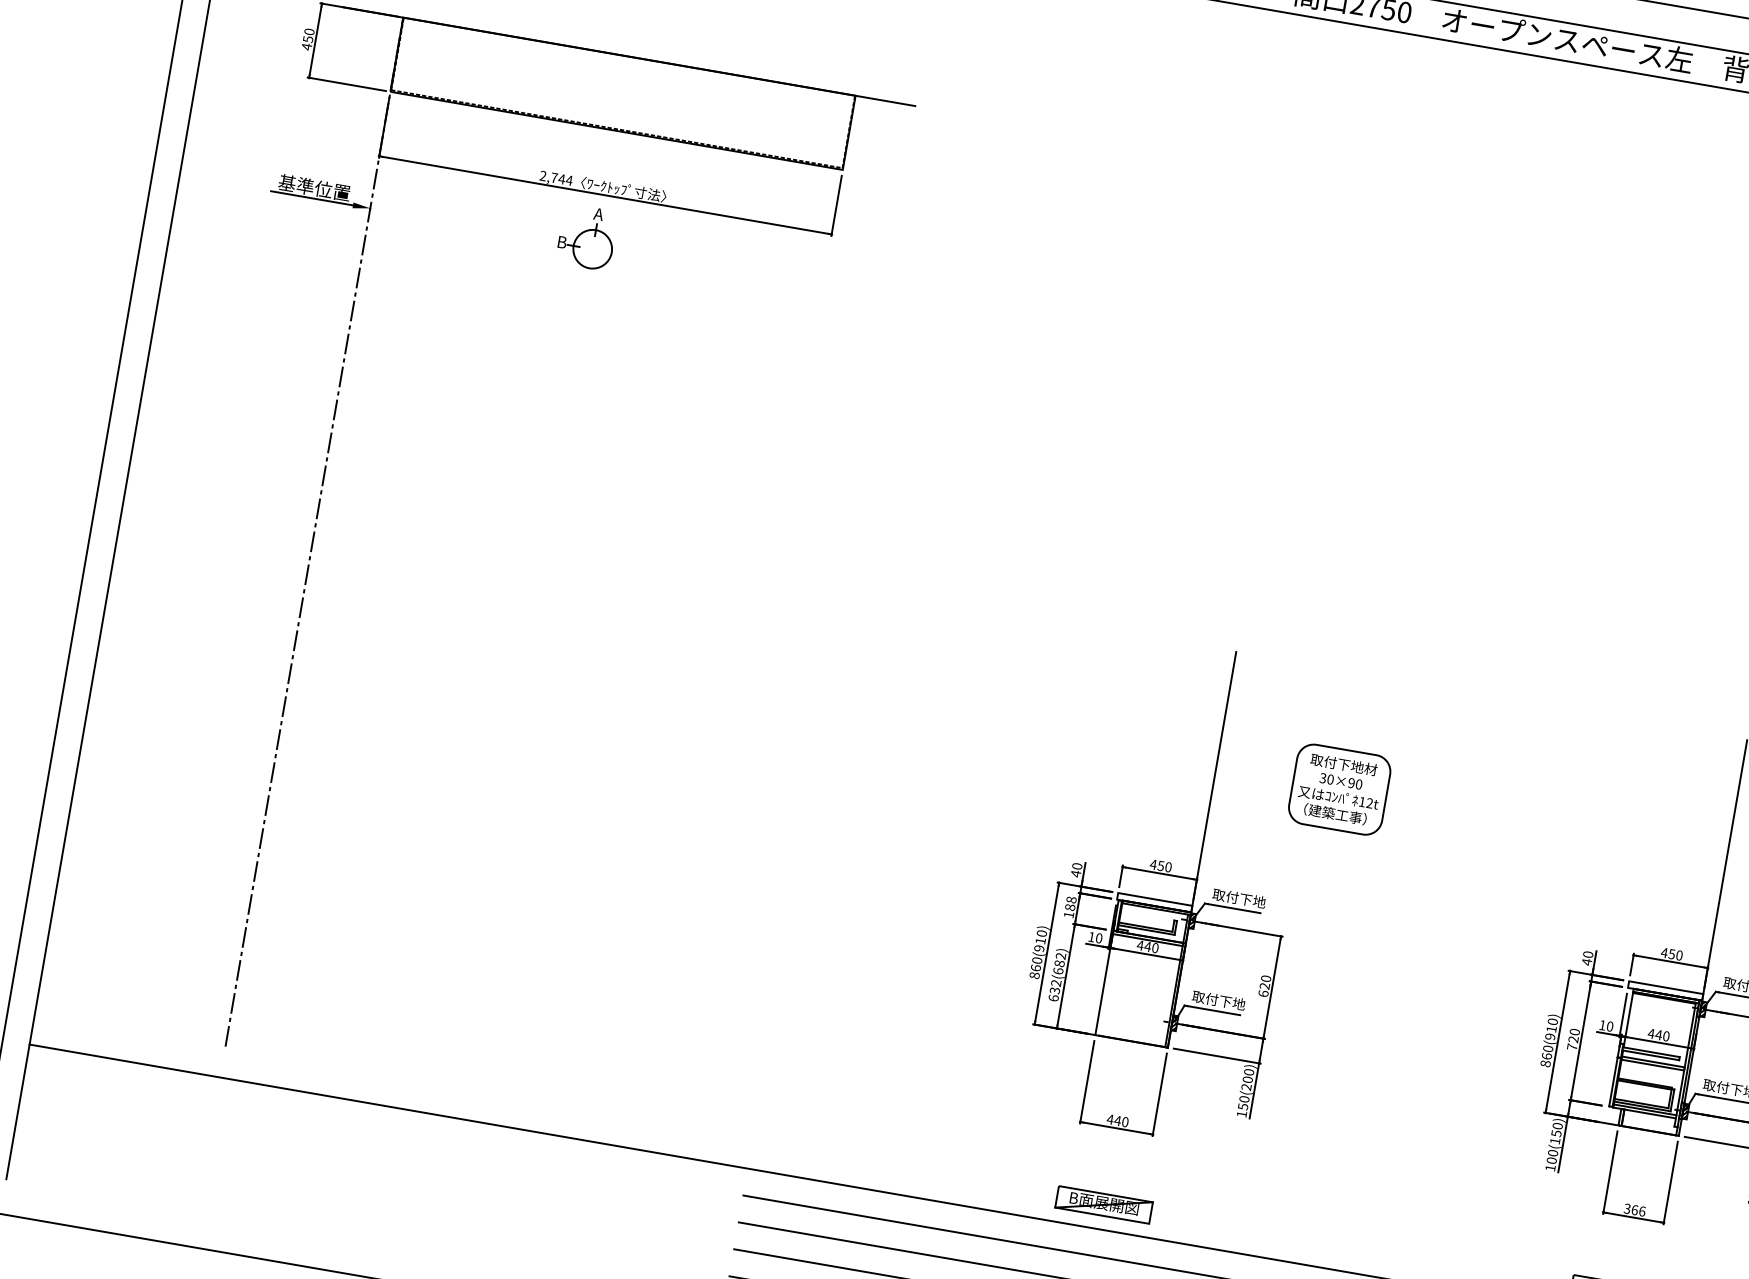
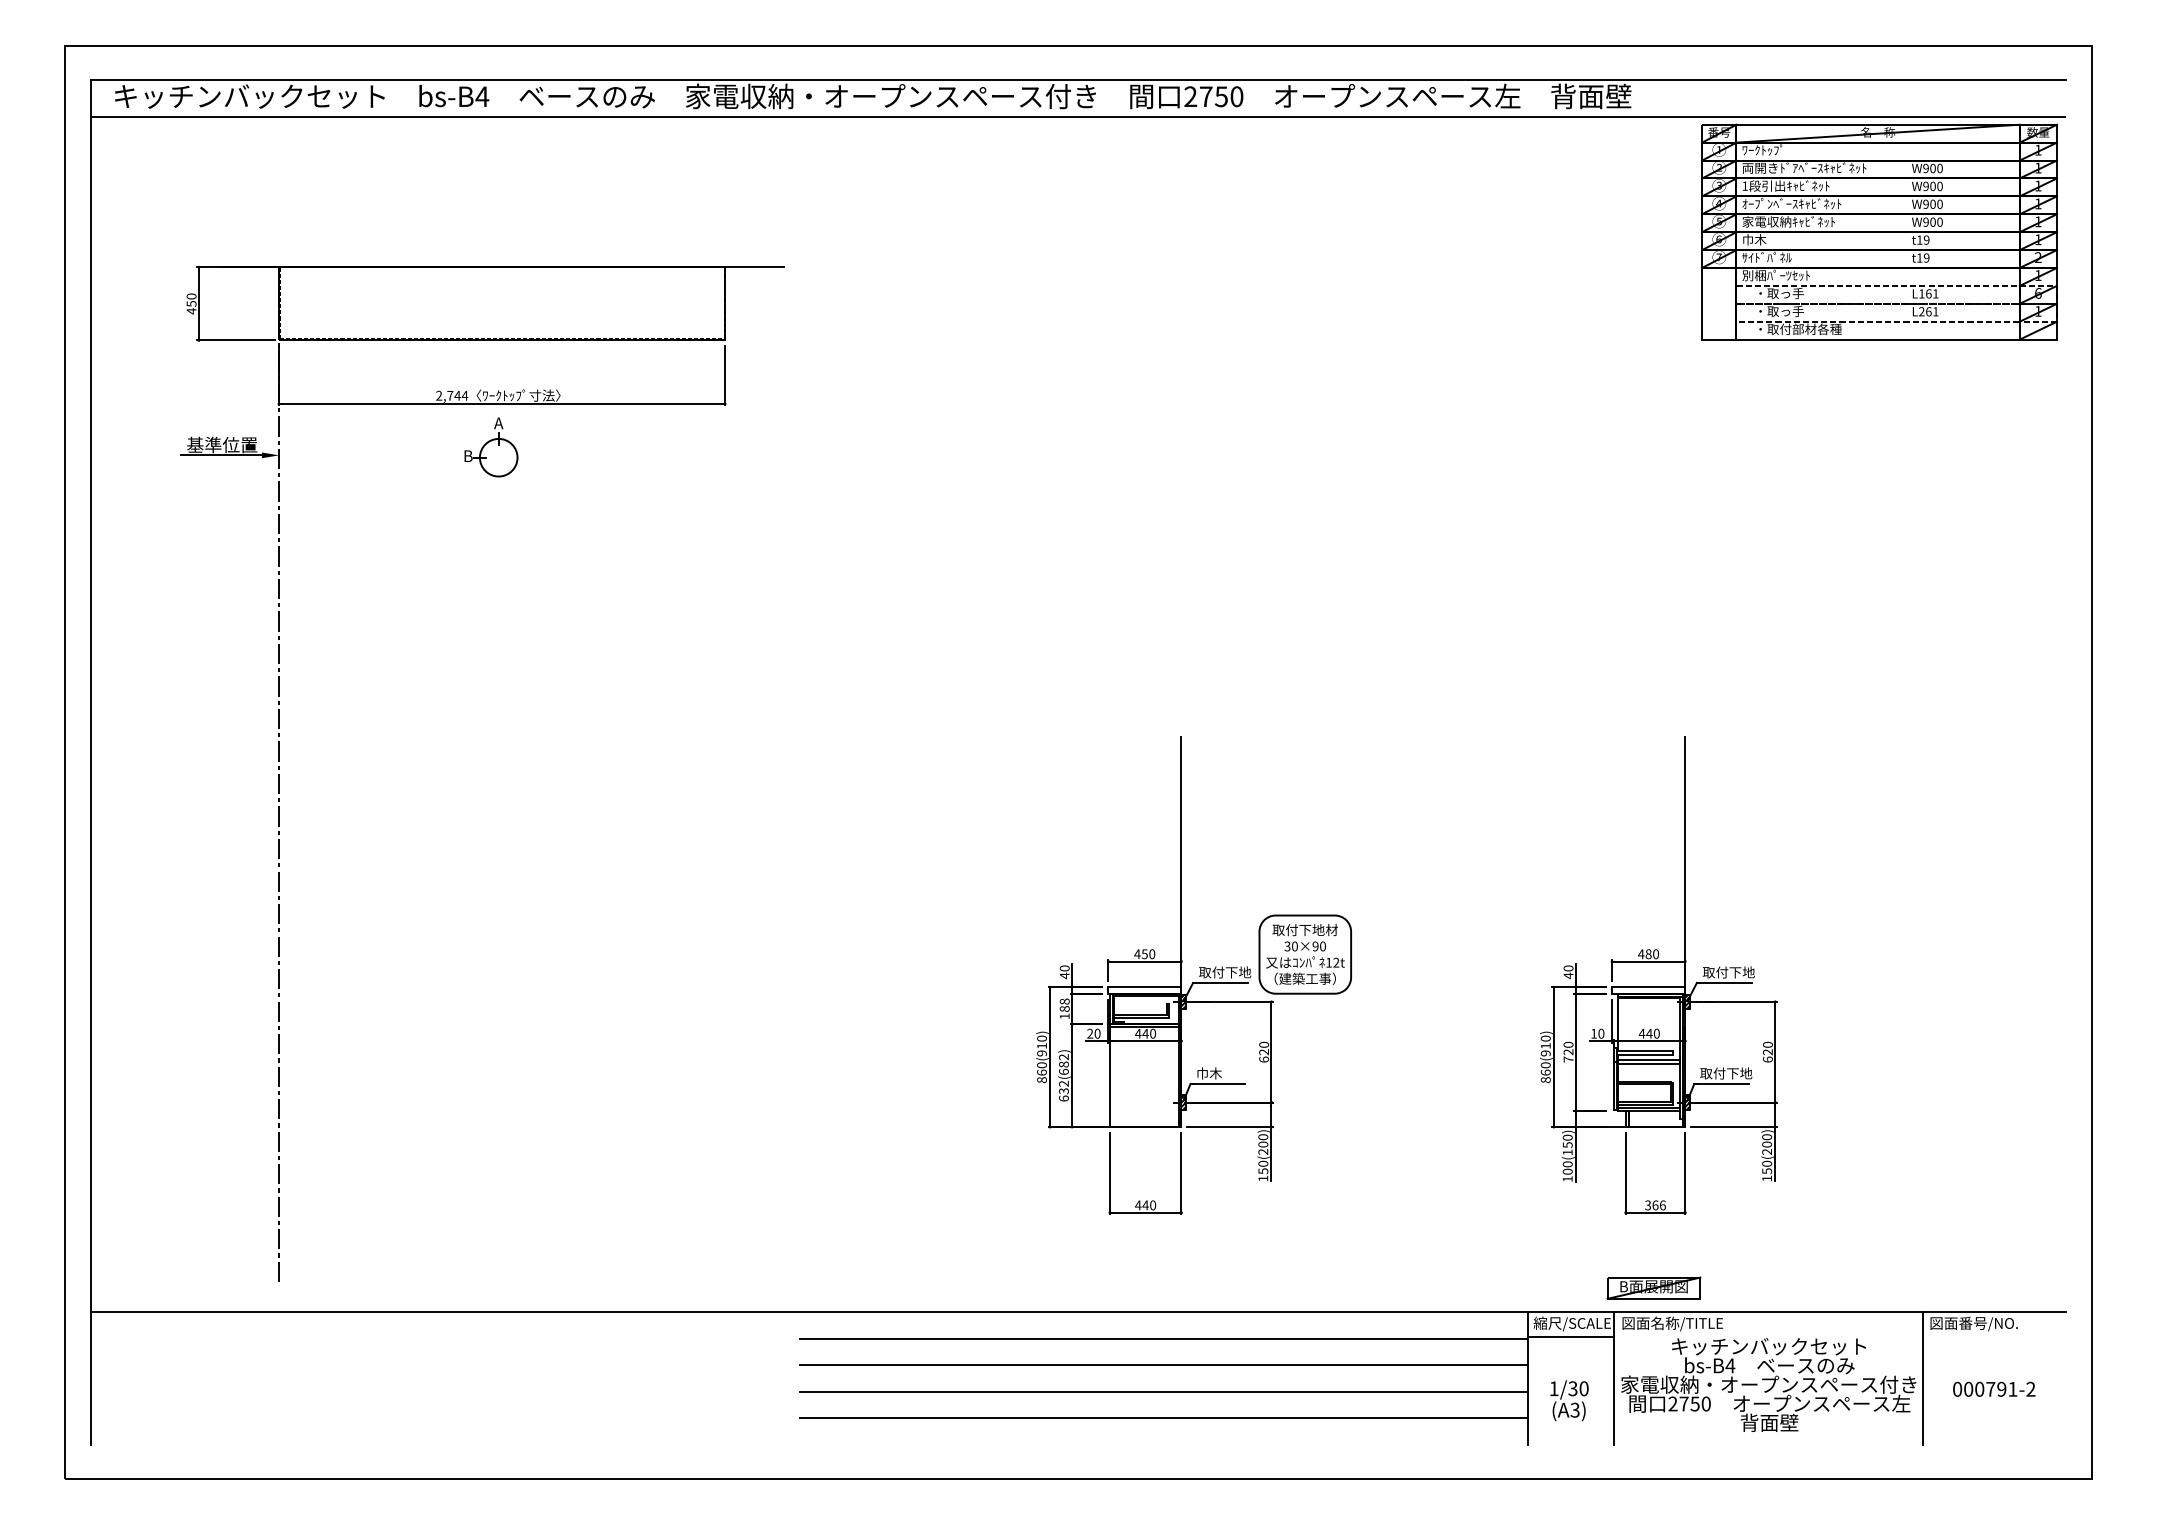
part: (1338, 789) -> (1304, 954), moved
text: (1092, 936) -> (1090, 1033), 10 -> 20
text: (1671, 954) -> (1648, 954), 450 -> 480
text: (1218, 1000) -> (1222, 1073), 取付下地 -> 巾木
part: (1104, 1204) -> (1146, 1287), removed

